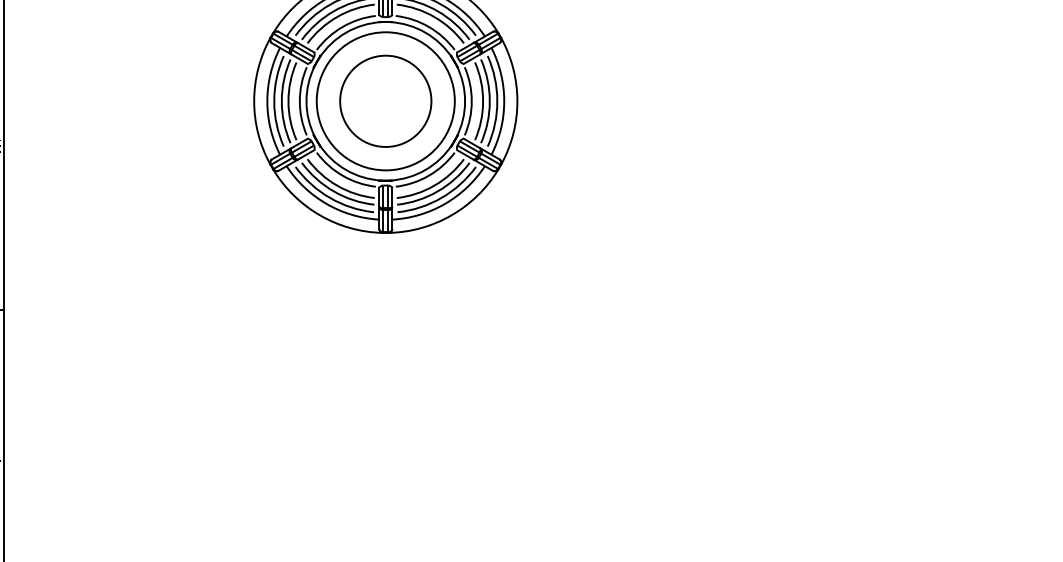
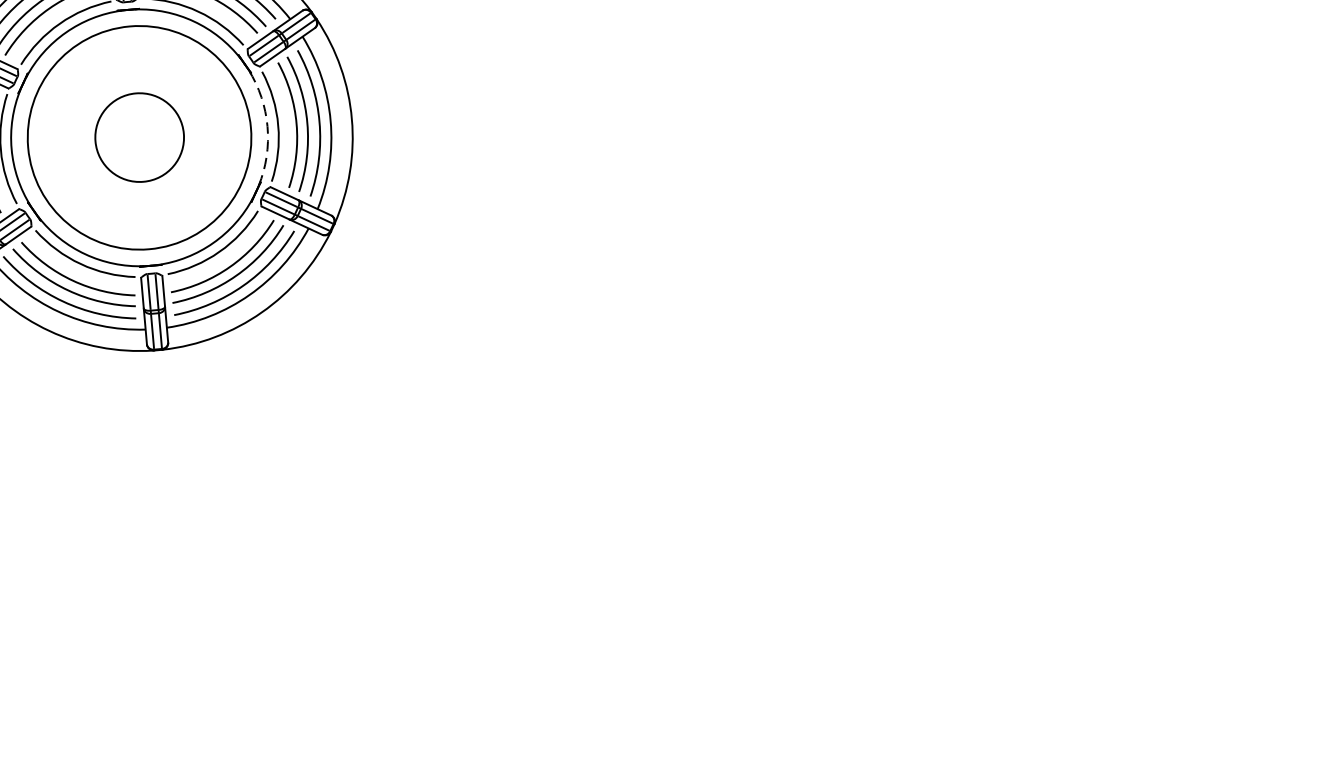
circle: (385, 100) -> (138, 136), size x0.6
arc: (465, 101) -> (268, 126), solid -> dashed

